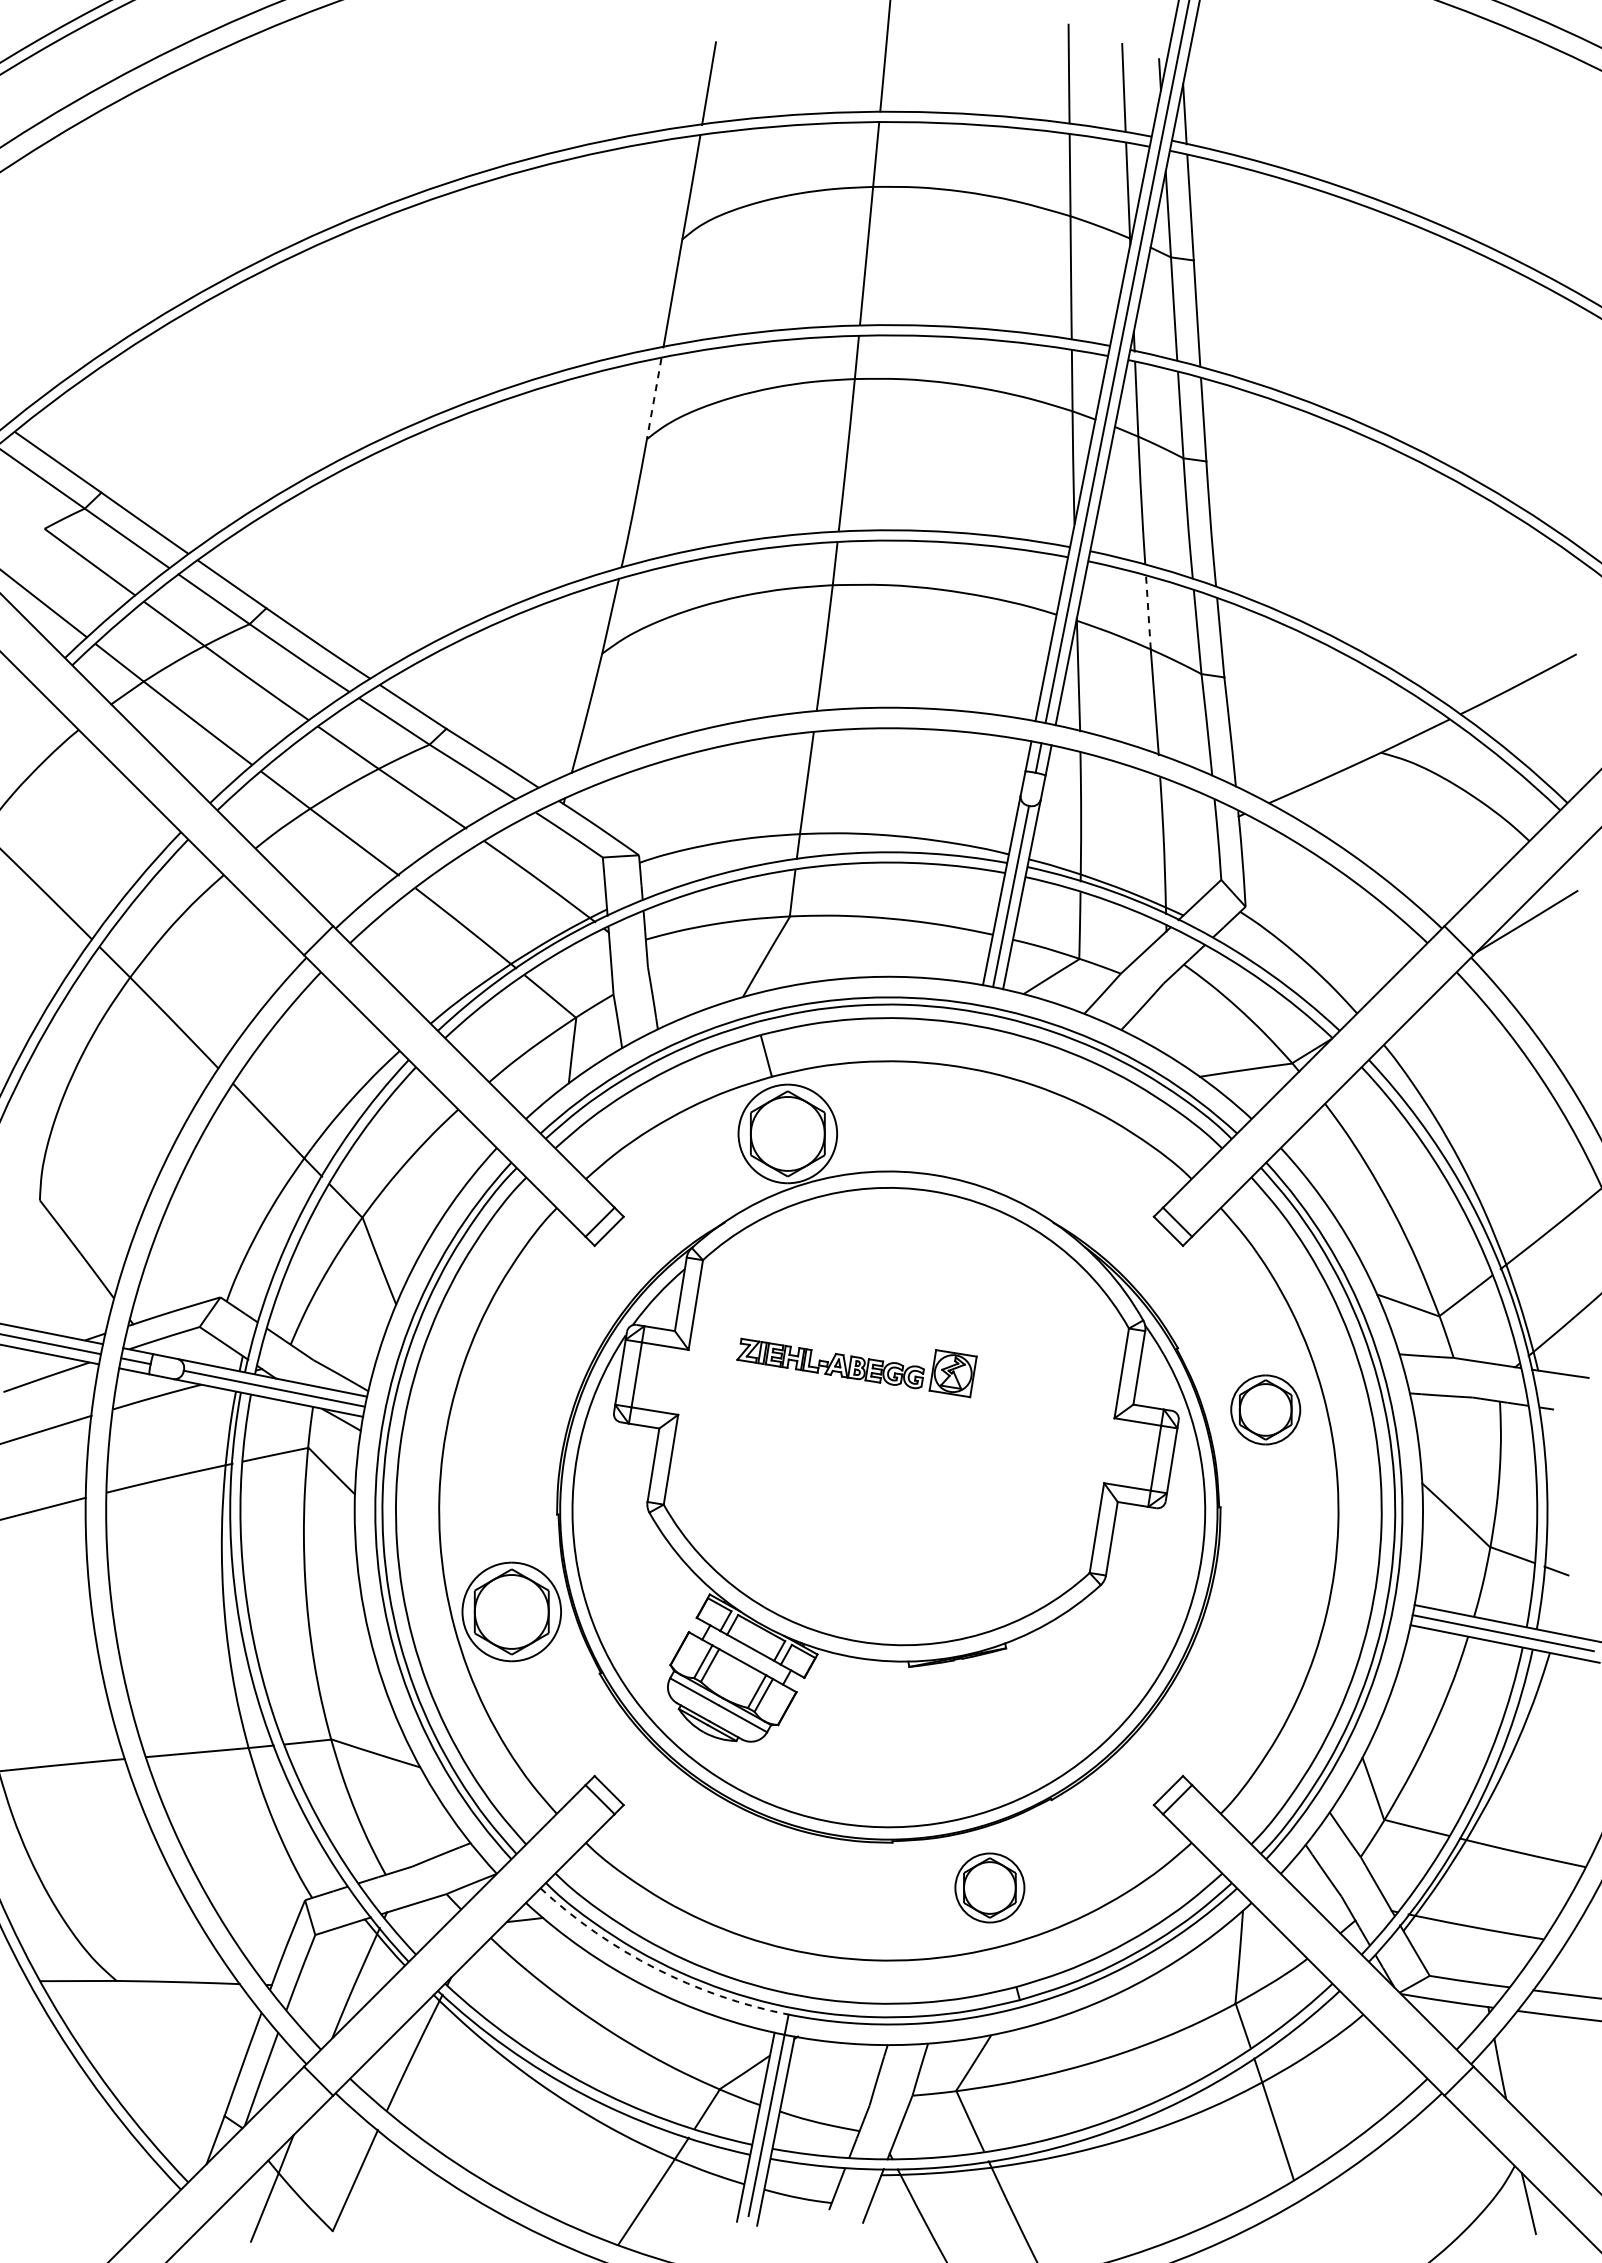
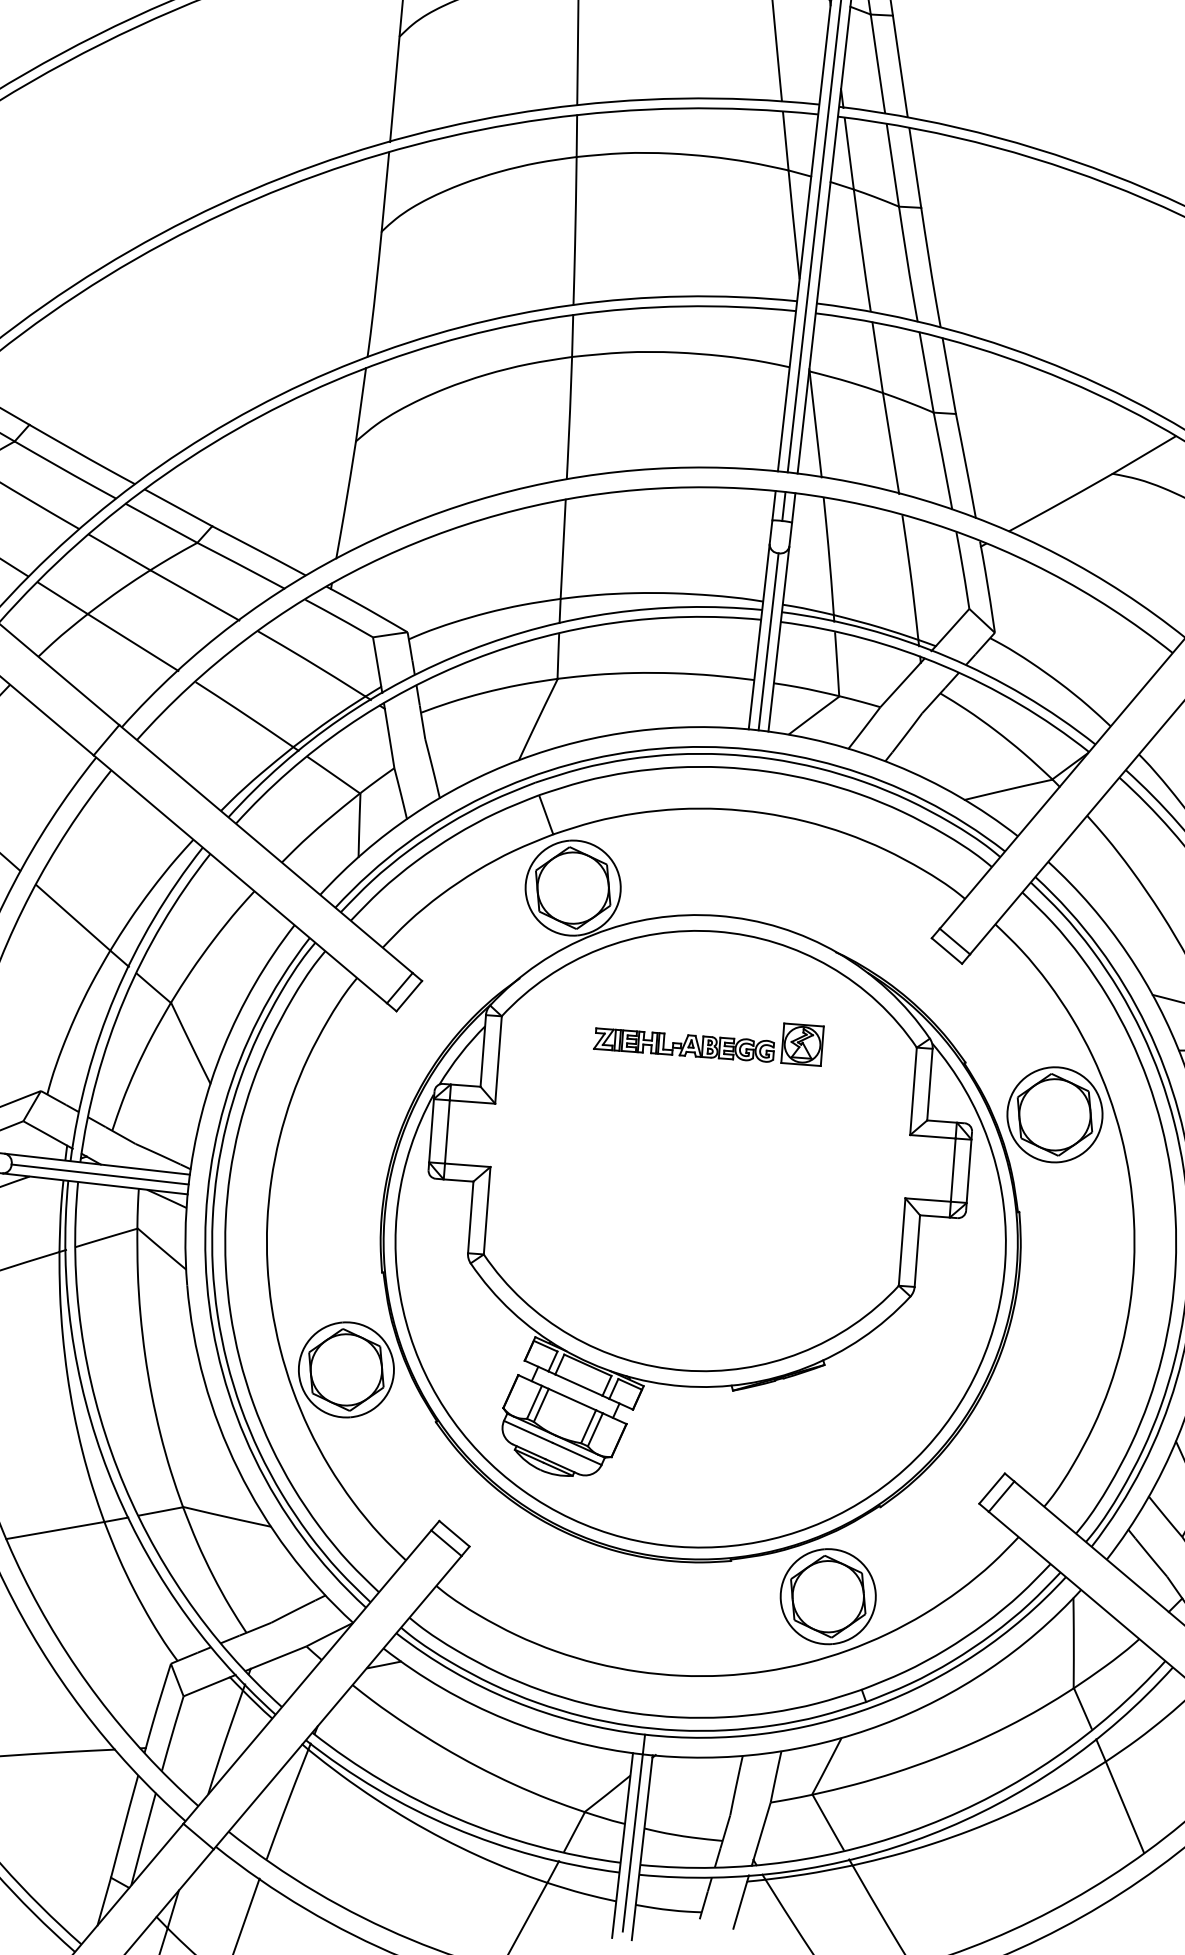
line: (654, 399) -> (385, 192), dashed -> solid
line: (1148, 612) -> (877, 357), dashed -> solid
part: (856, 1367) -> (709, 1046), moved
part: (1265, 1409) -> (1054, 1114), size x1.43
part: (989, 1887) -> (827, 1596), size x1.43
arc: (655, 1968) -> (513, 1701), dashed -> solid

